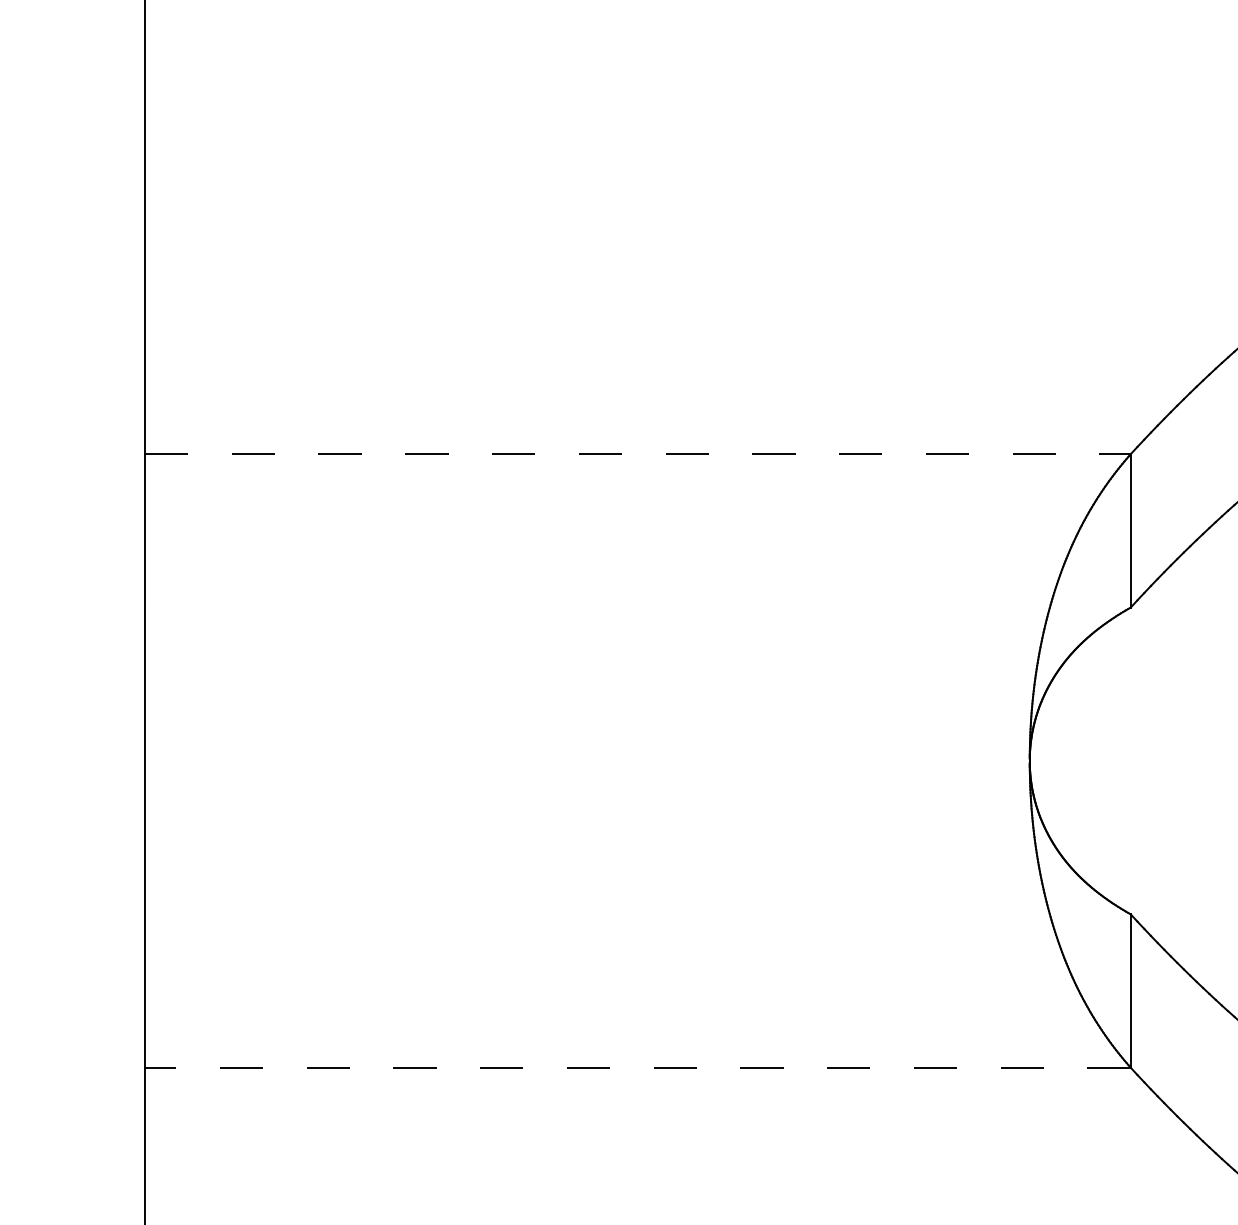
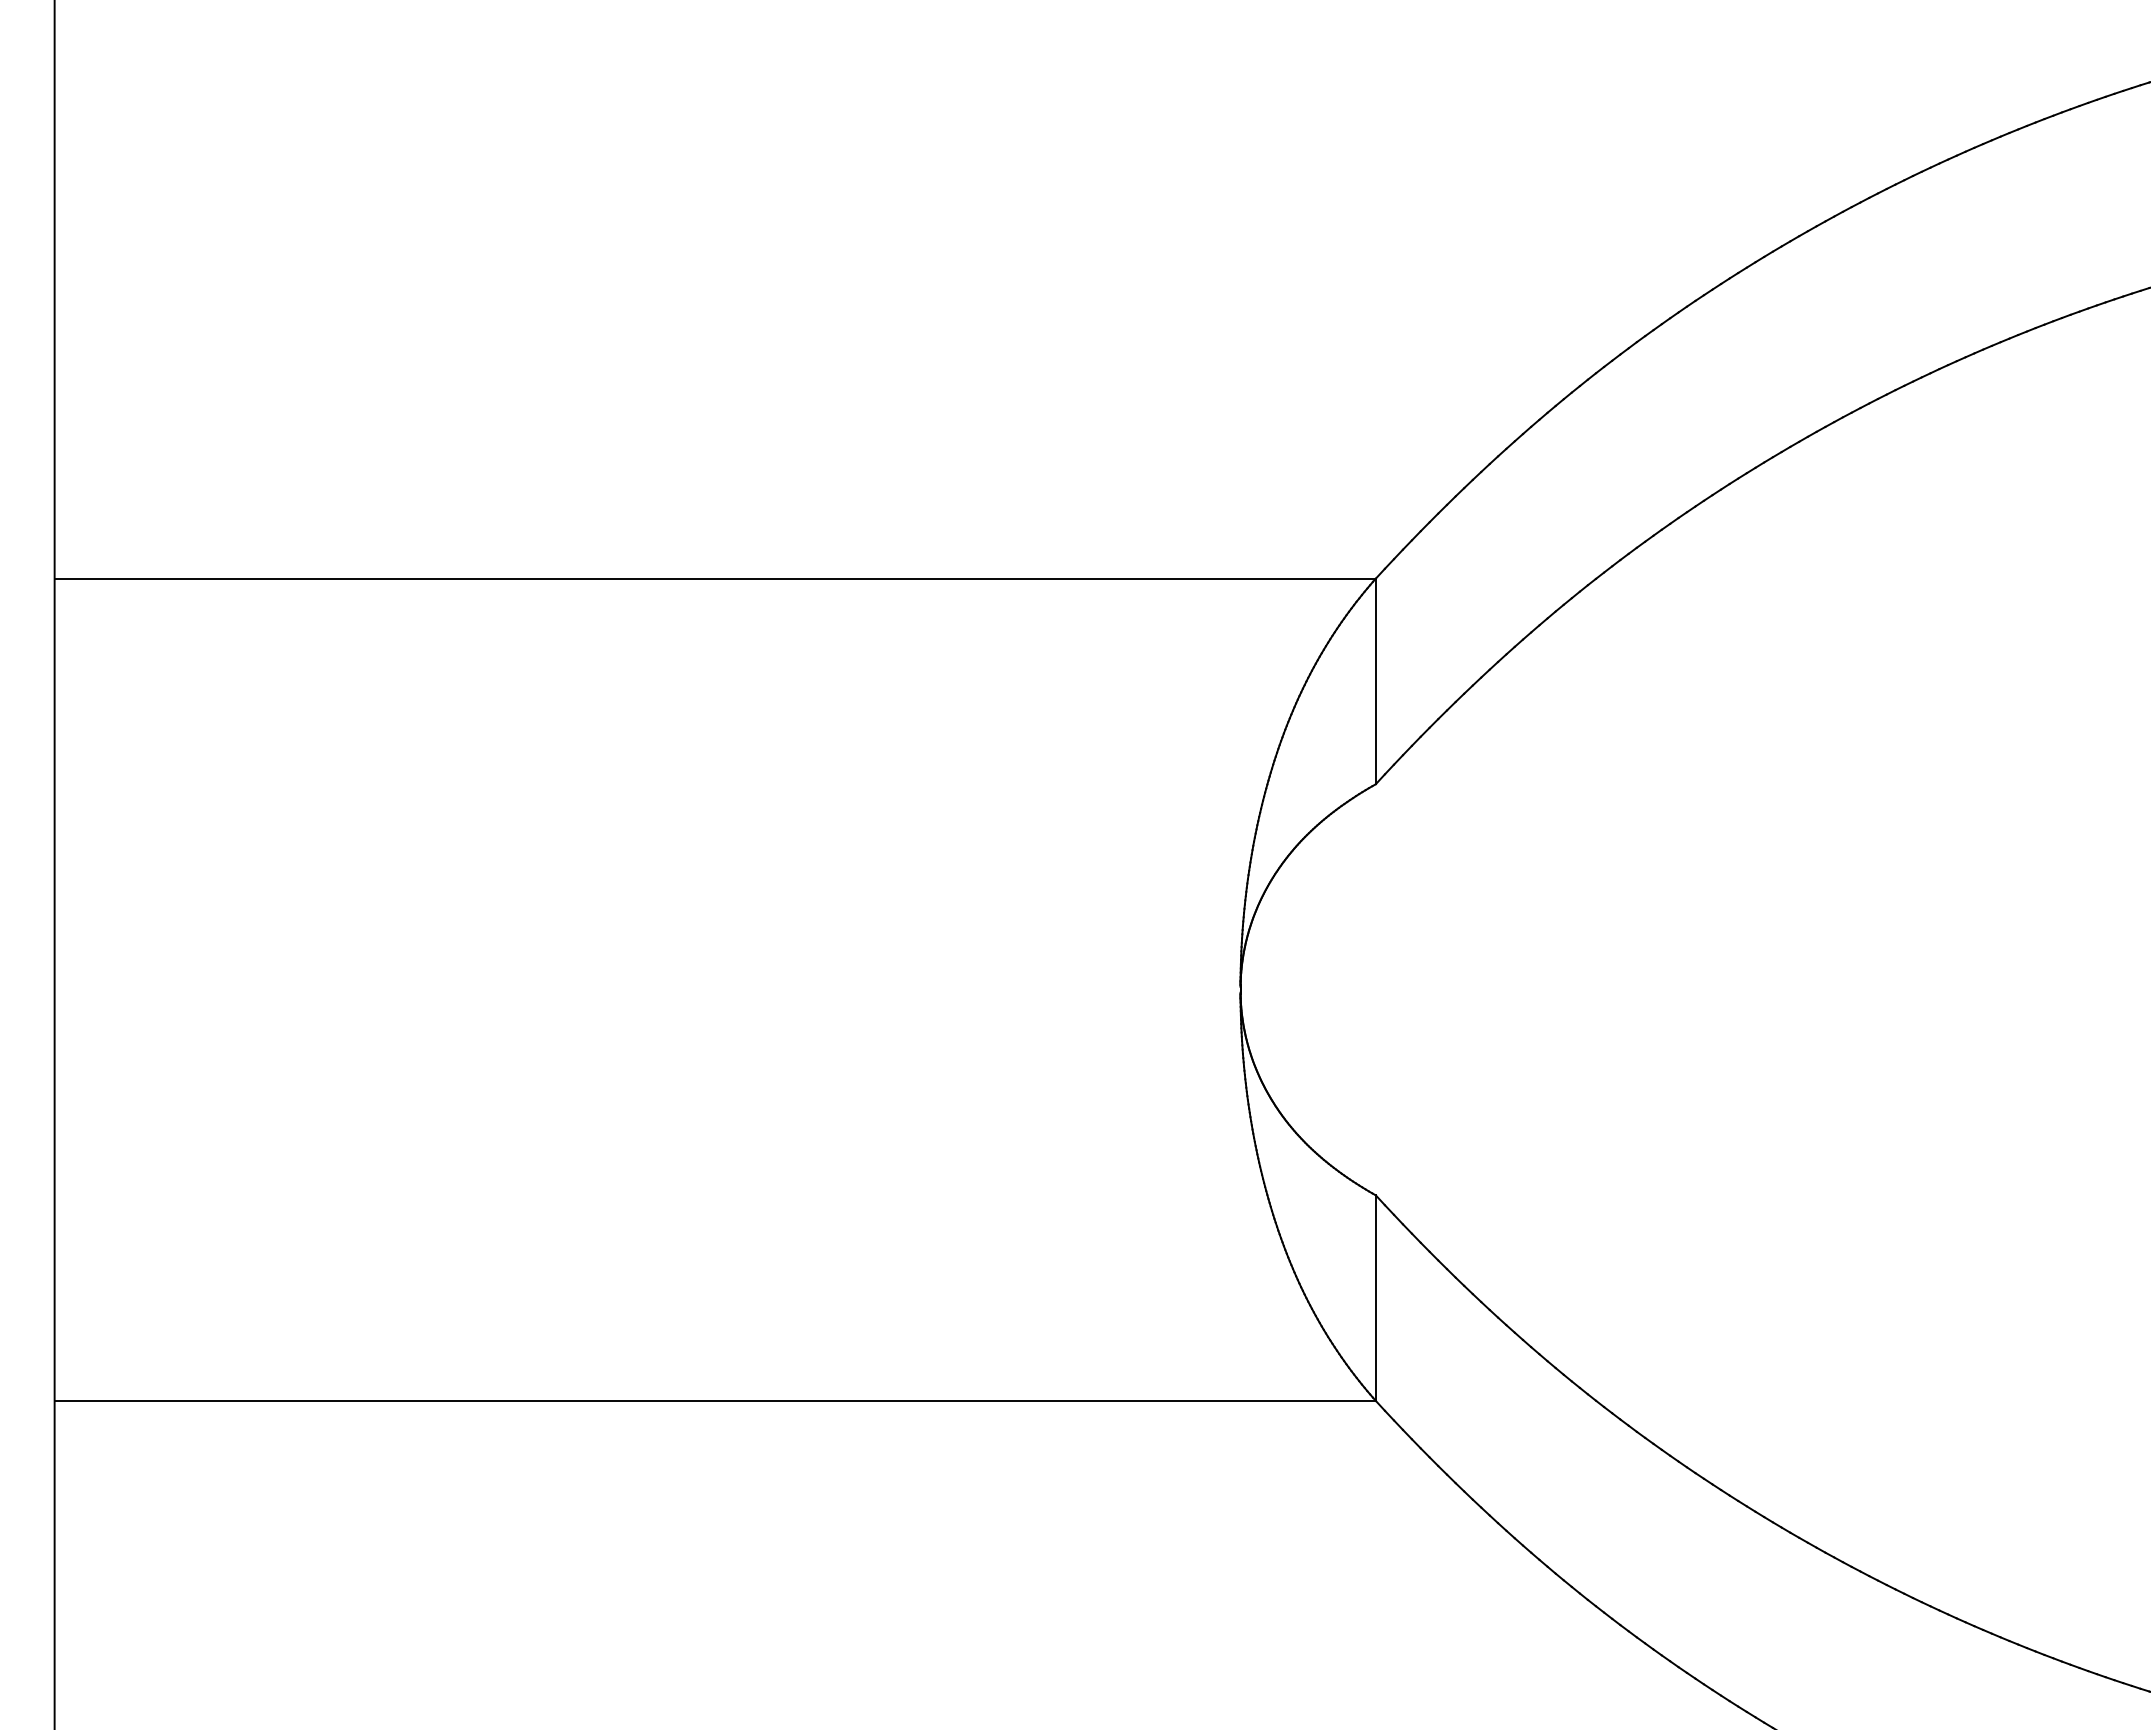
line: (638, 454) -> (715, 578), dashed -> solid
line: (638, 1067) -> (715, 1400), dashed -> solid

